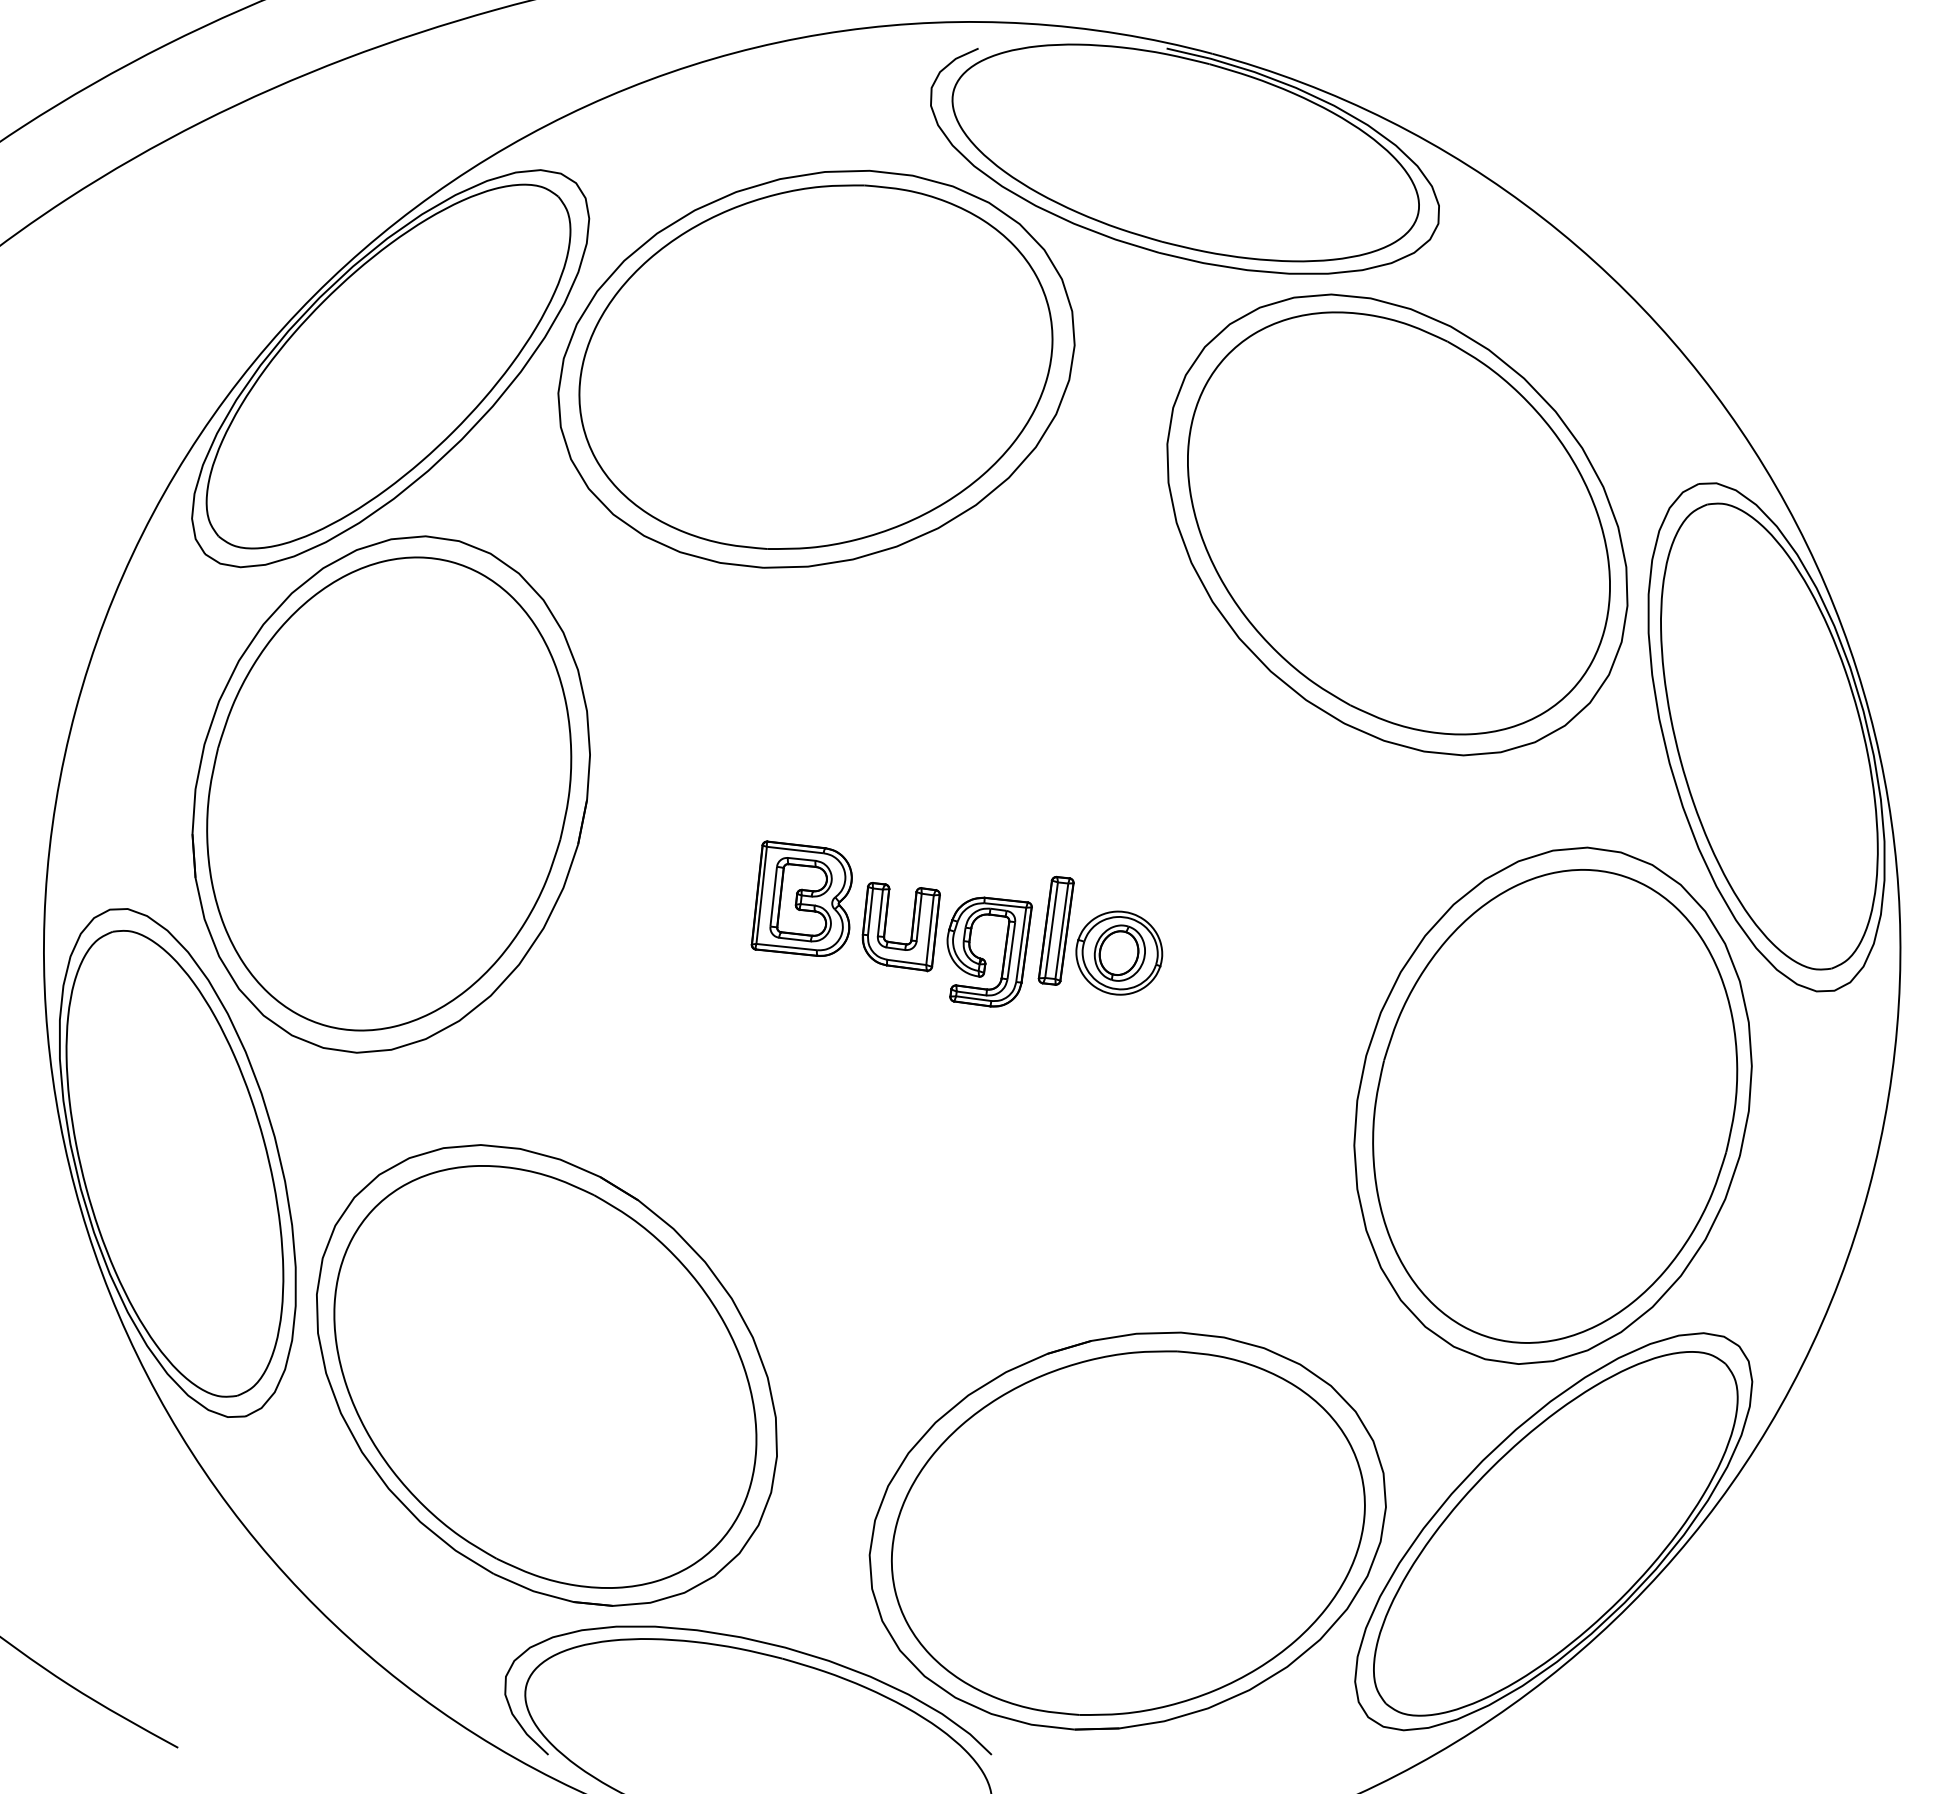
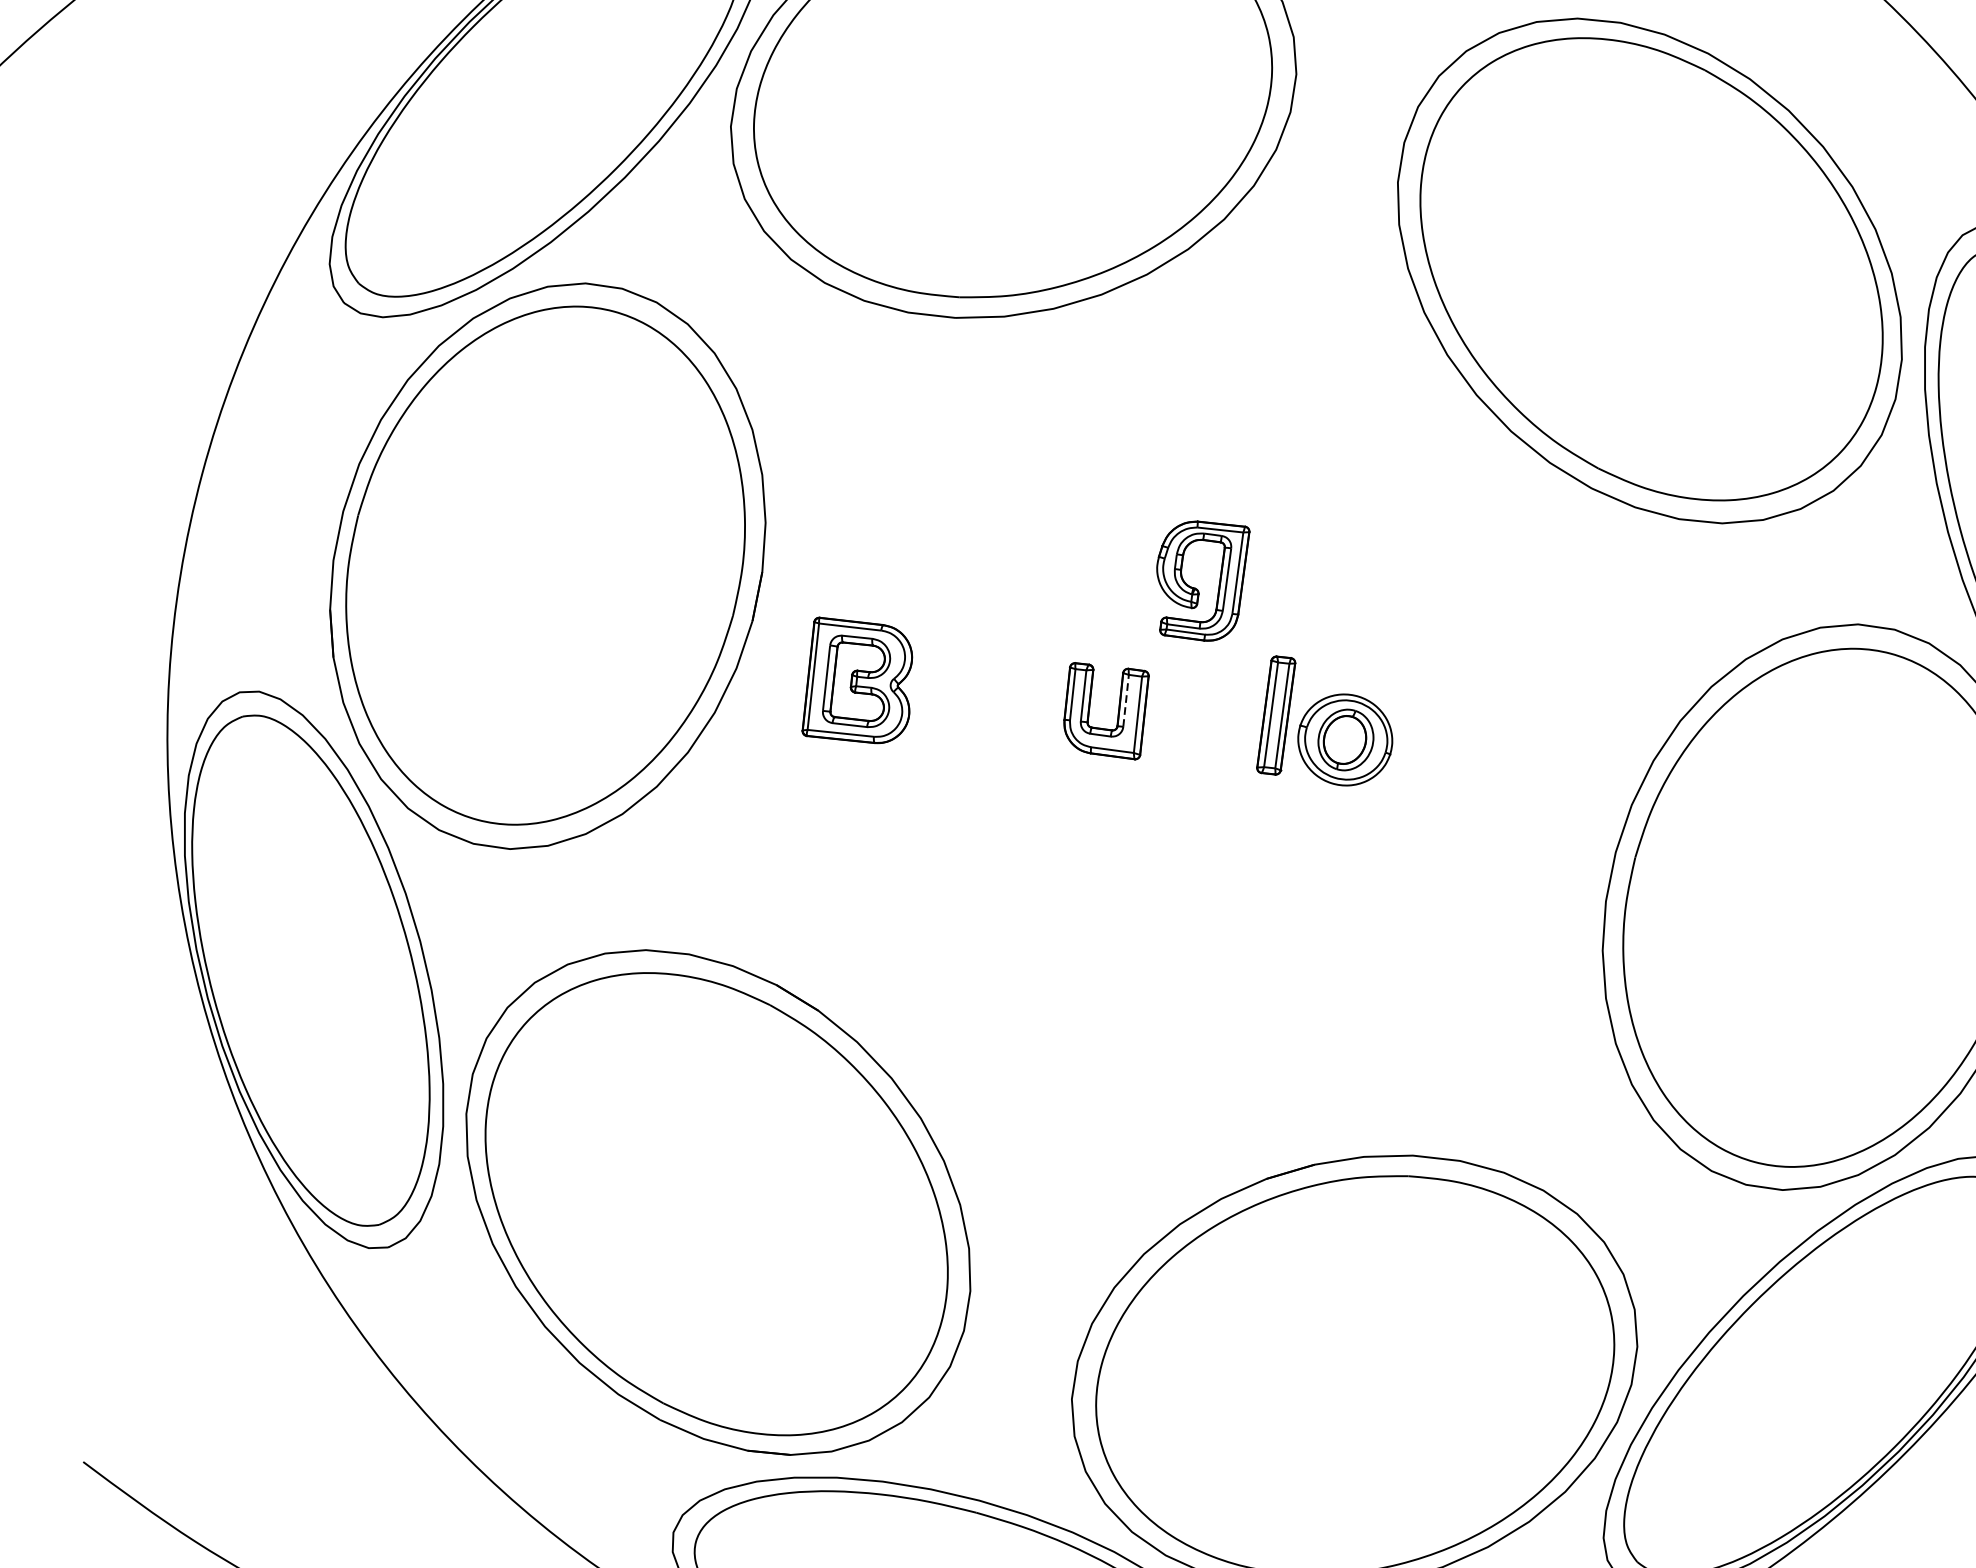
part: (801, 898) -> (856, 680), moved
line: (919, 917) -> (1126, 700), solid -> dashed
part: (983, 958) -> (1196, 588), moved

